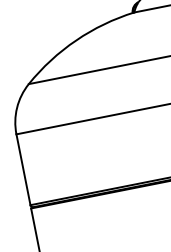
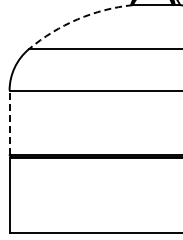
arc: (76, 40) -> (77, 19), solid -> dashed
line: (23, 169) -> (9, 122), solid -> dashed

